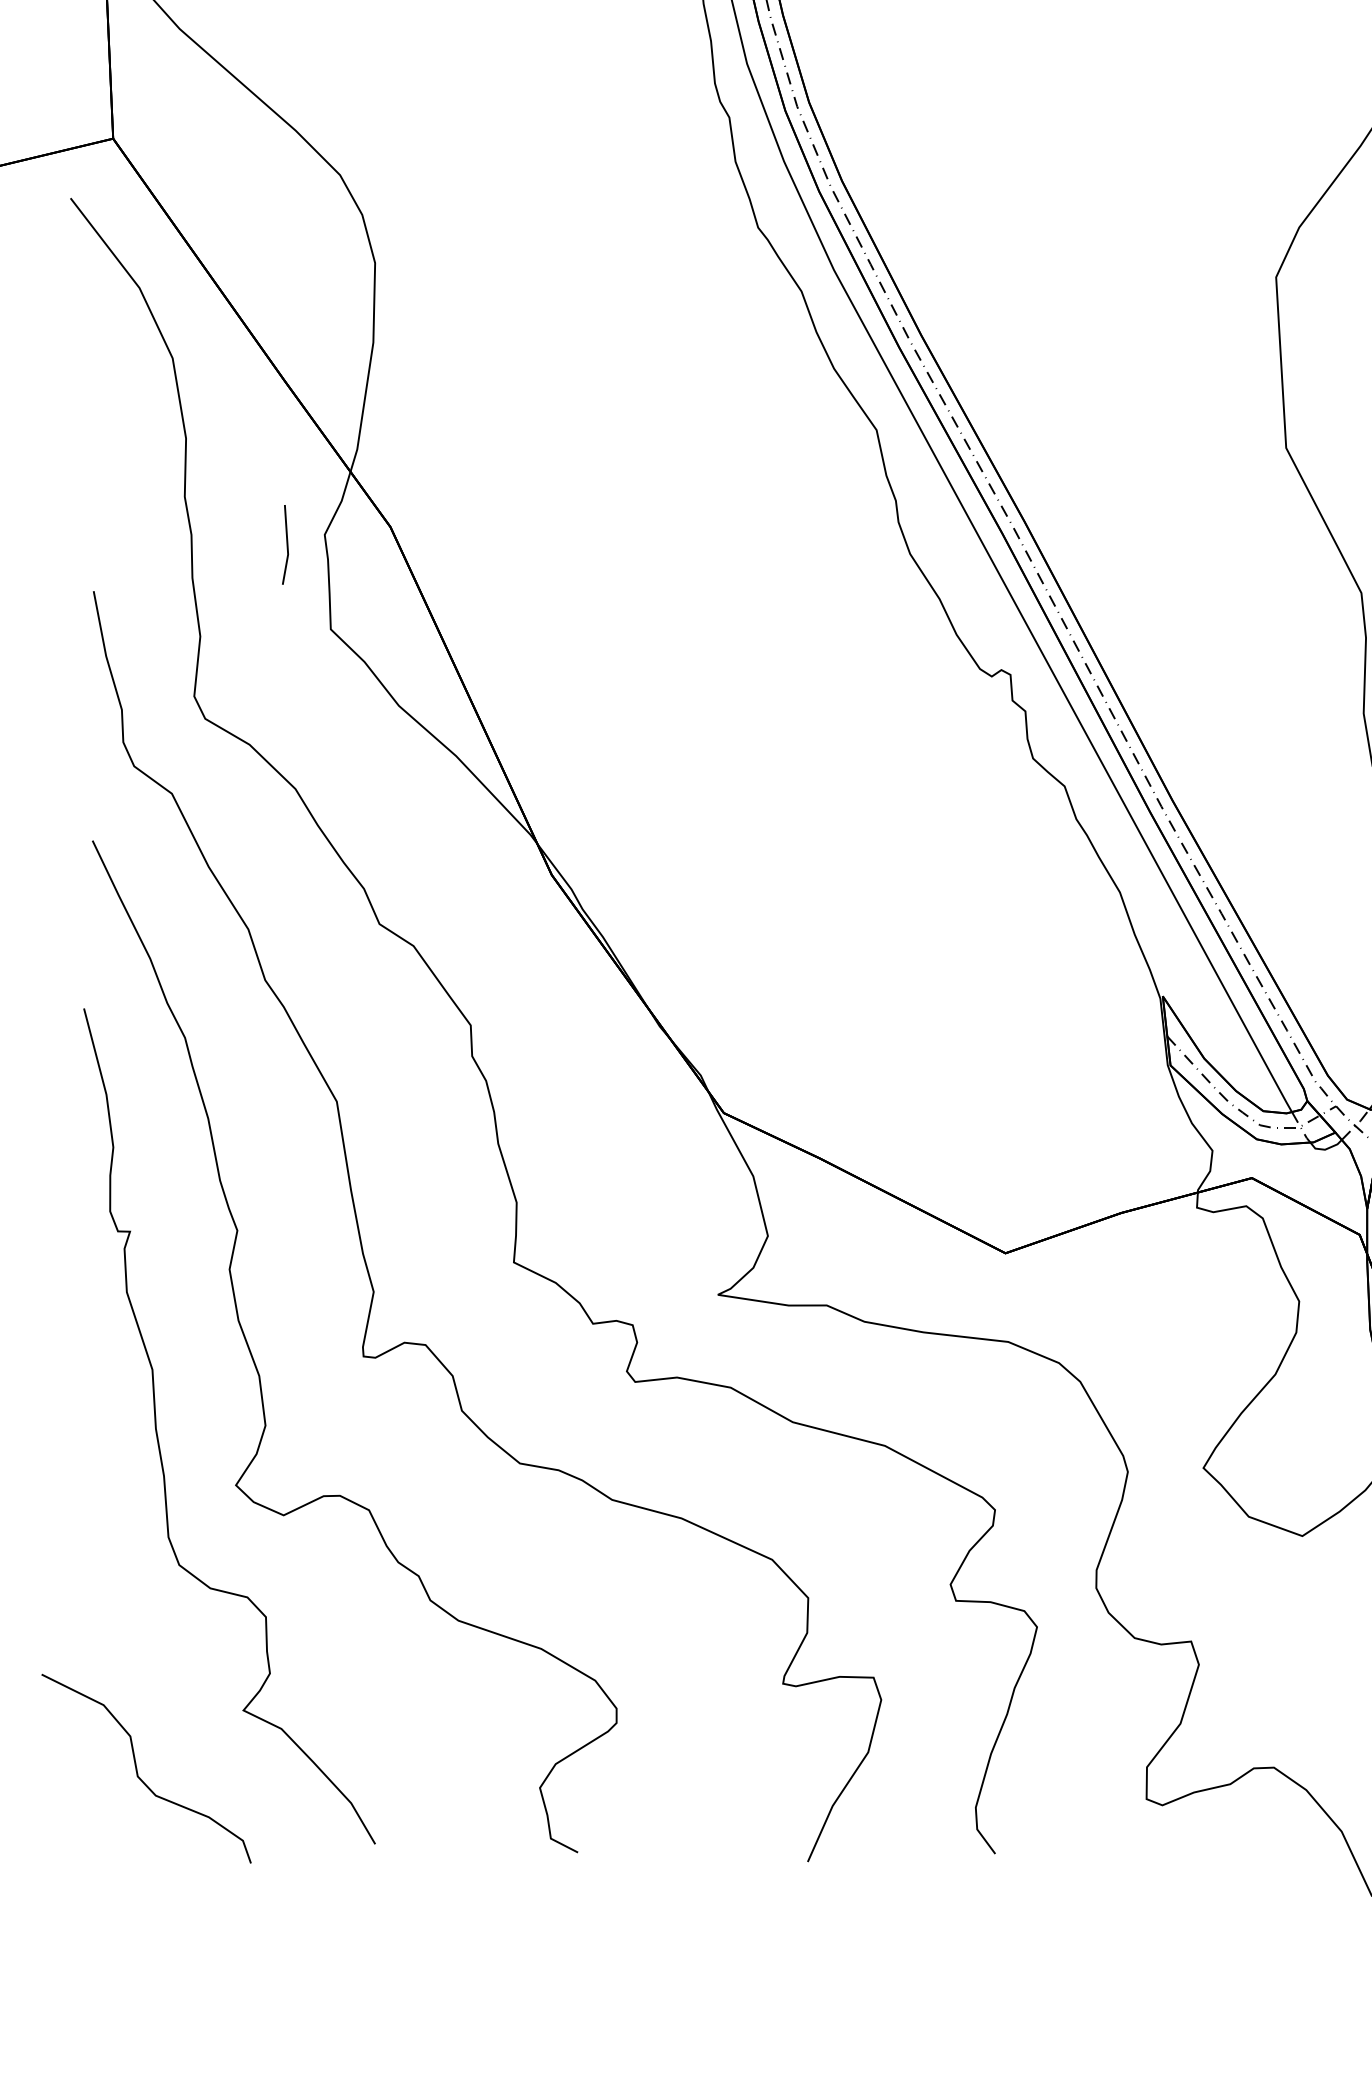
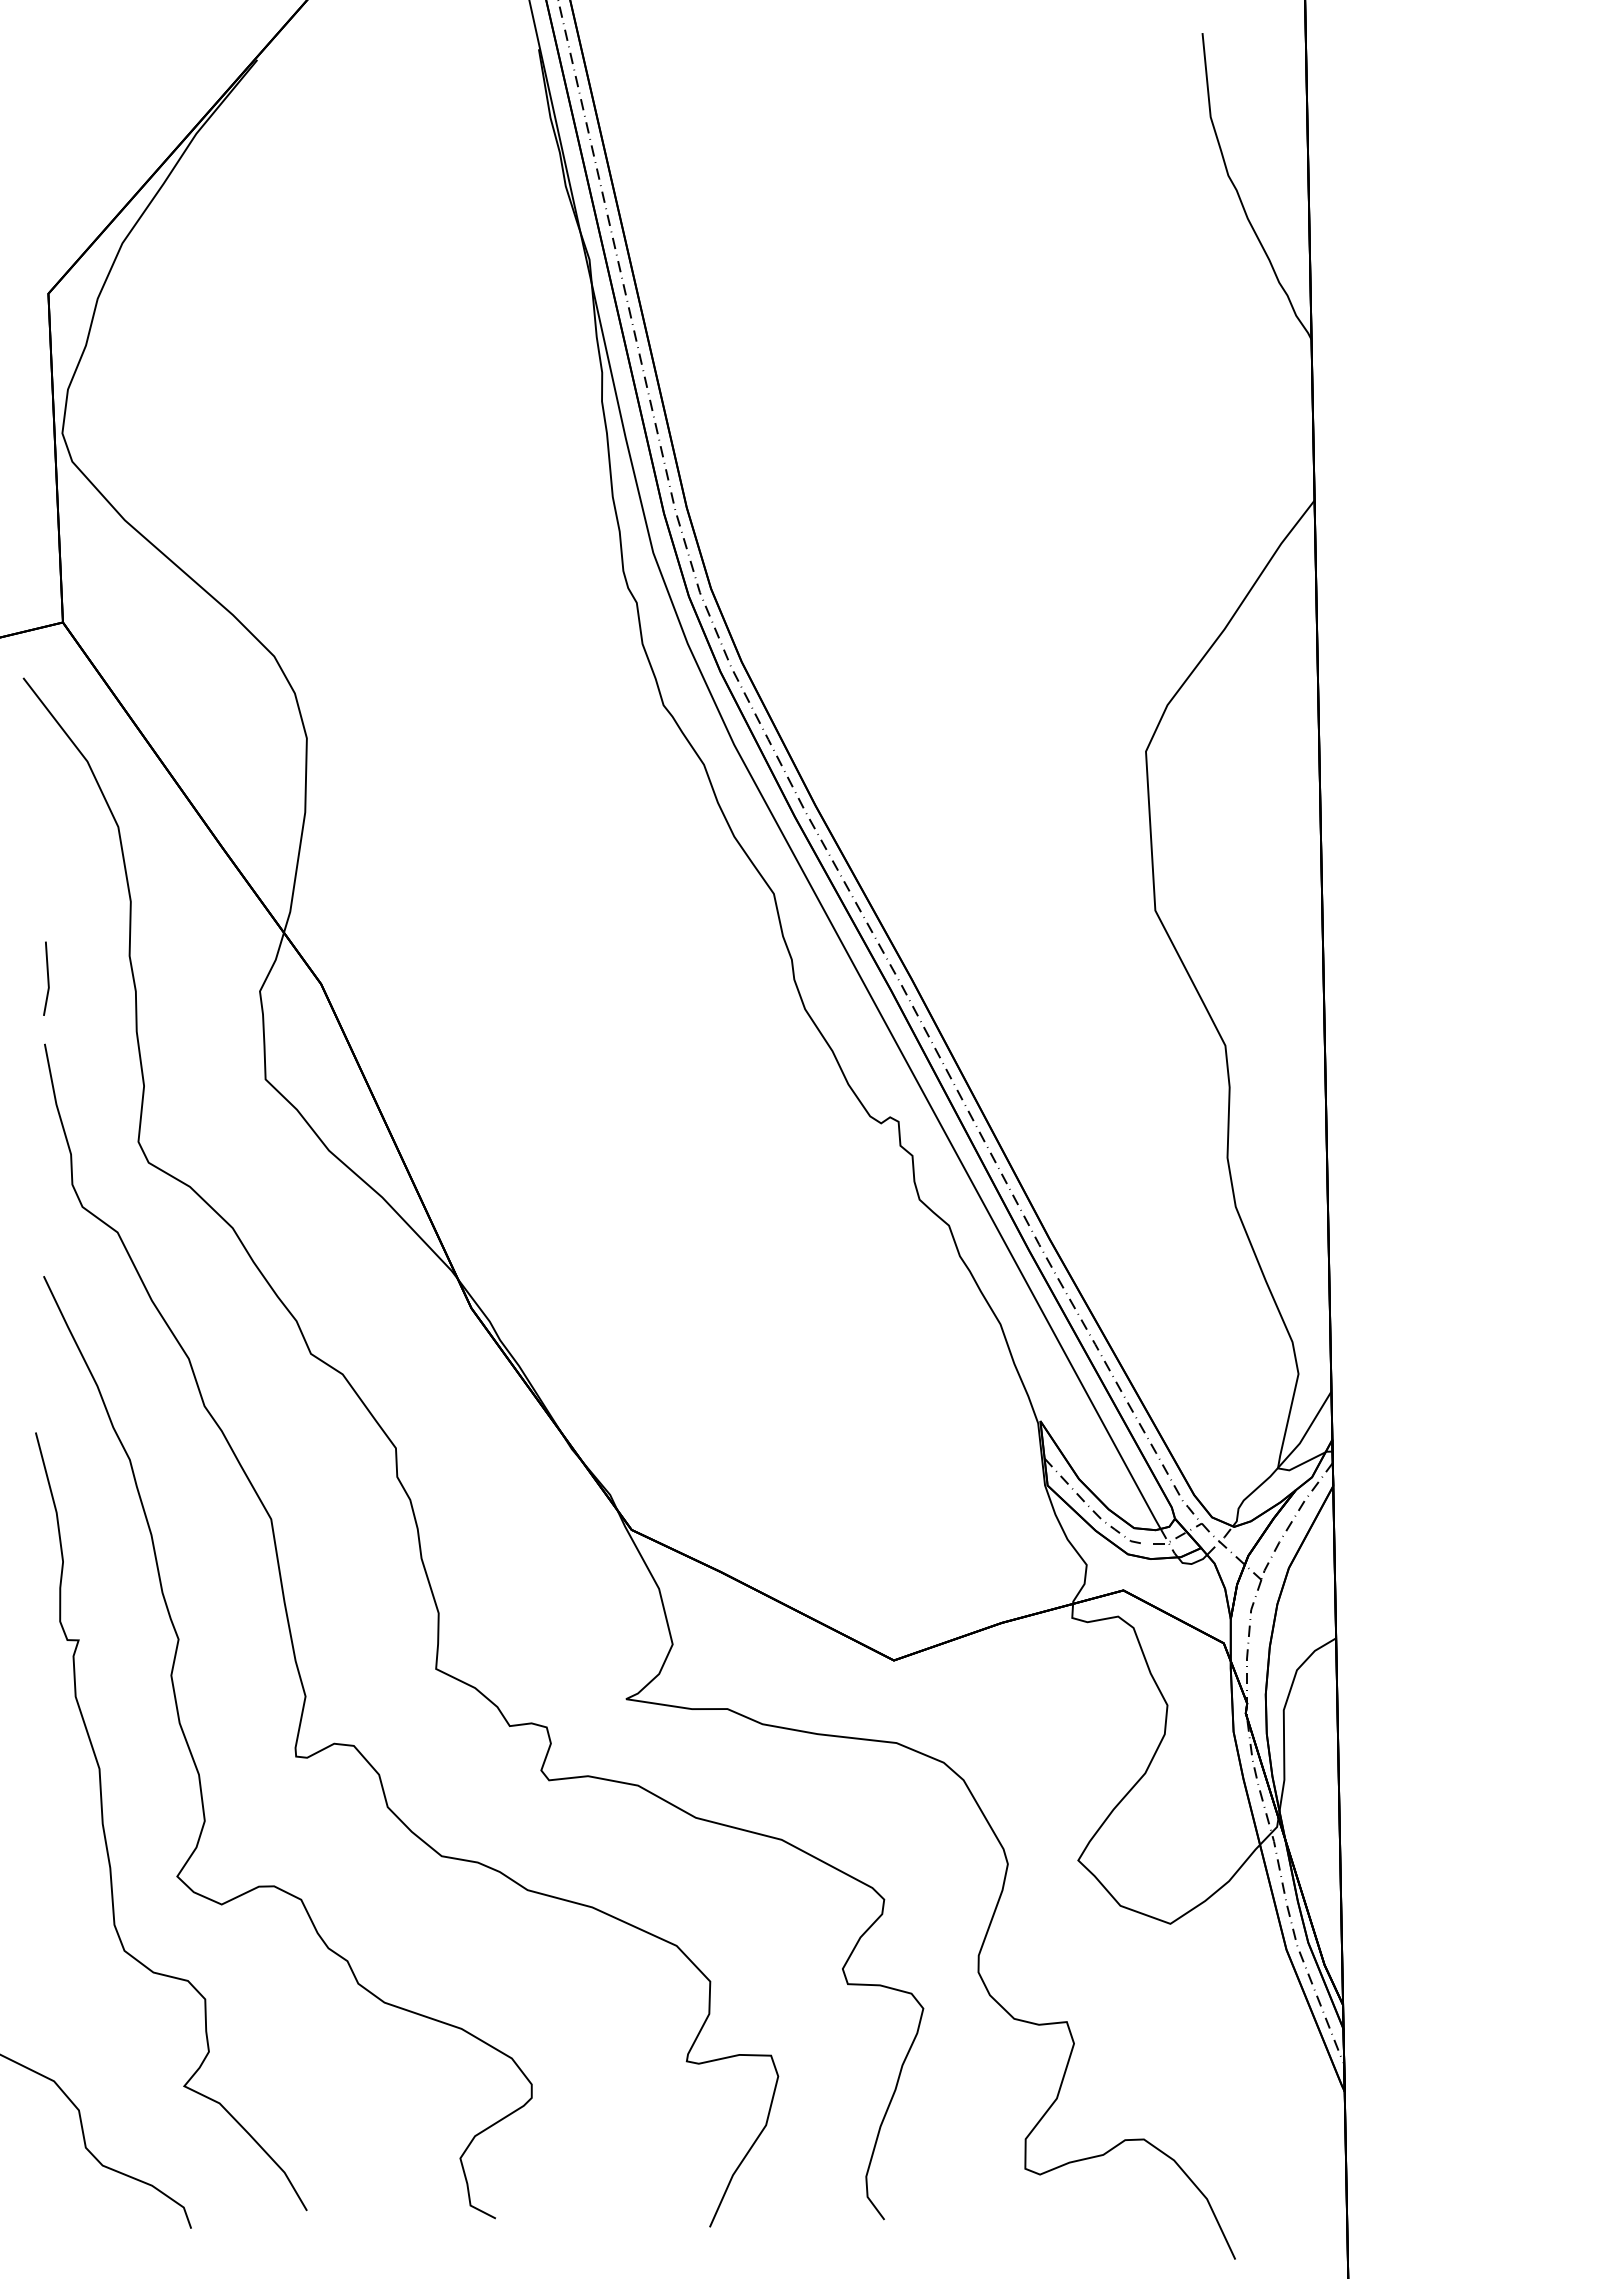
line: (286, 544) -> (47, 978), moved

